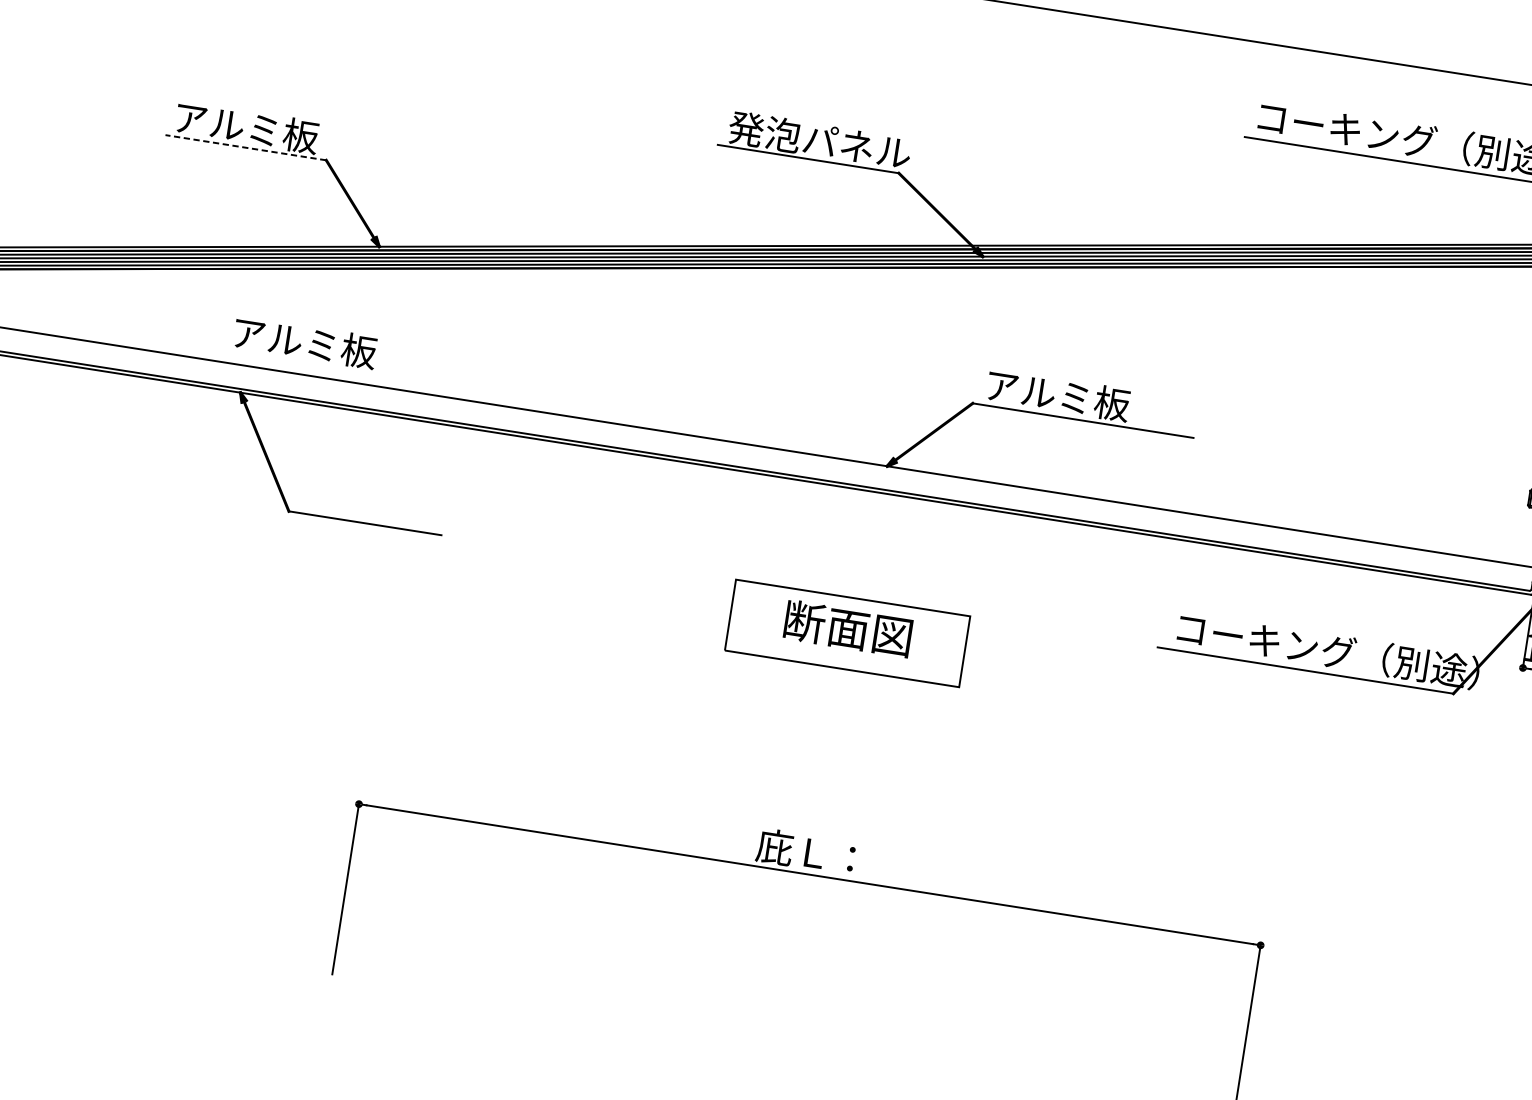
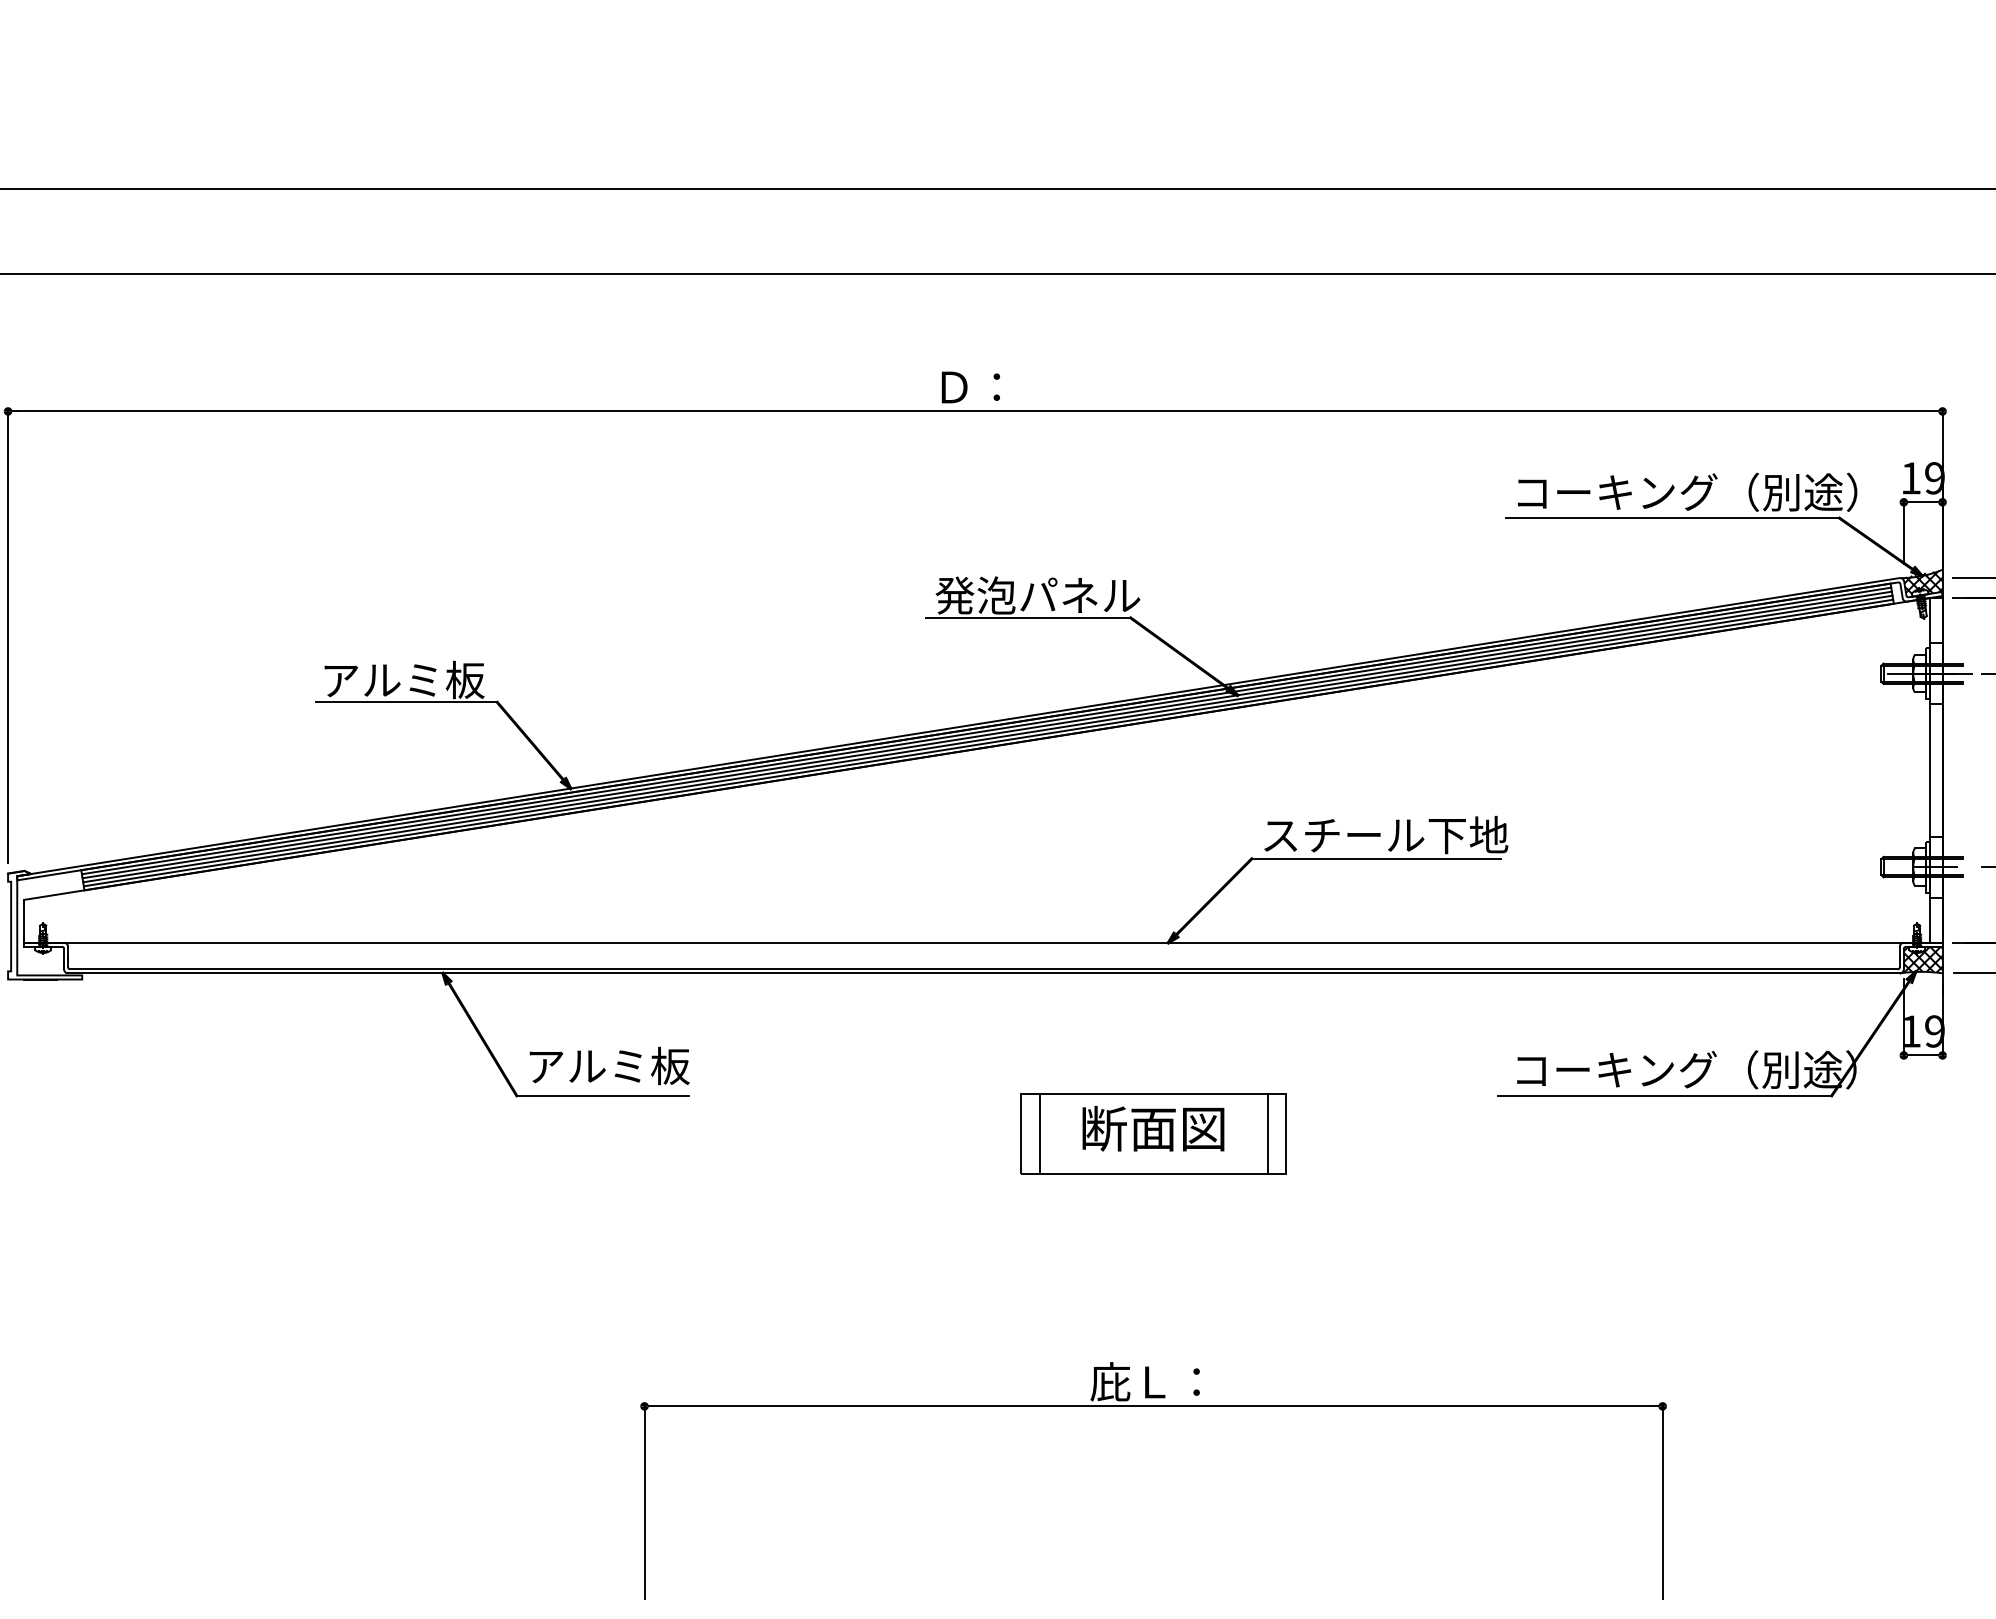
line: (245, 147) -> (406, 702), dashed -> solid
text: (305, 342) -> (609, 1065), moved
text: (1095, 400) -> (1386, 834), アルミ板 -> スチール下地
line: (746, 617) -> (1039, 1133), added
line: (948, 648) -> (1267, 1133), added

